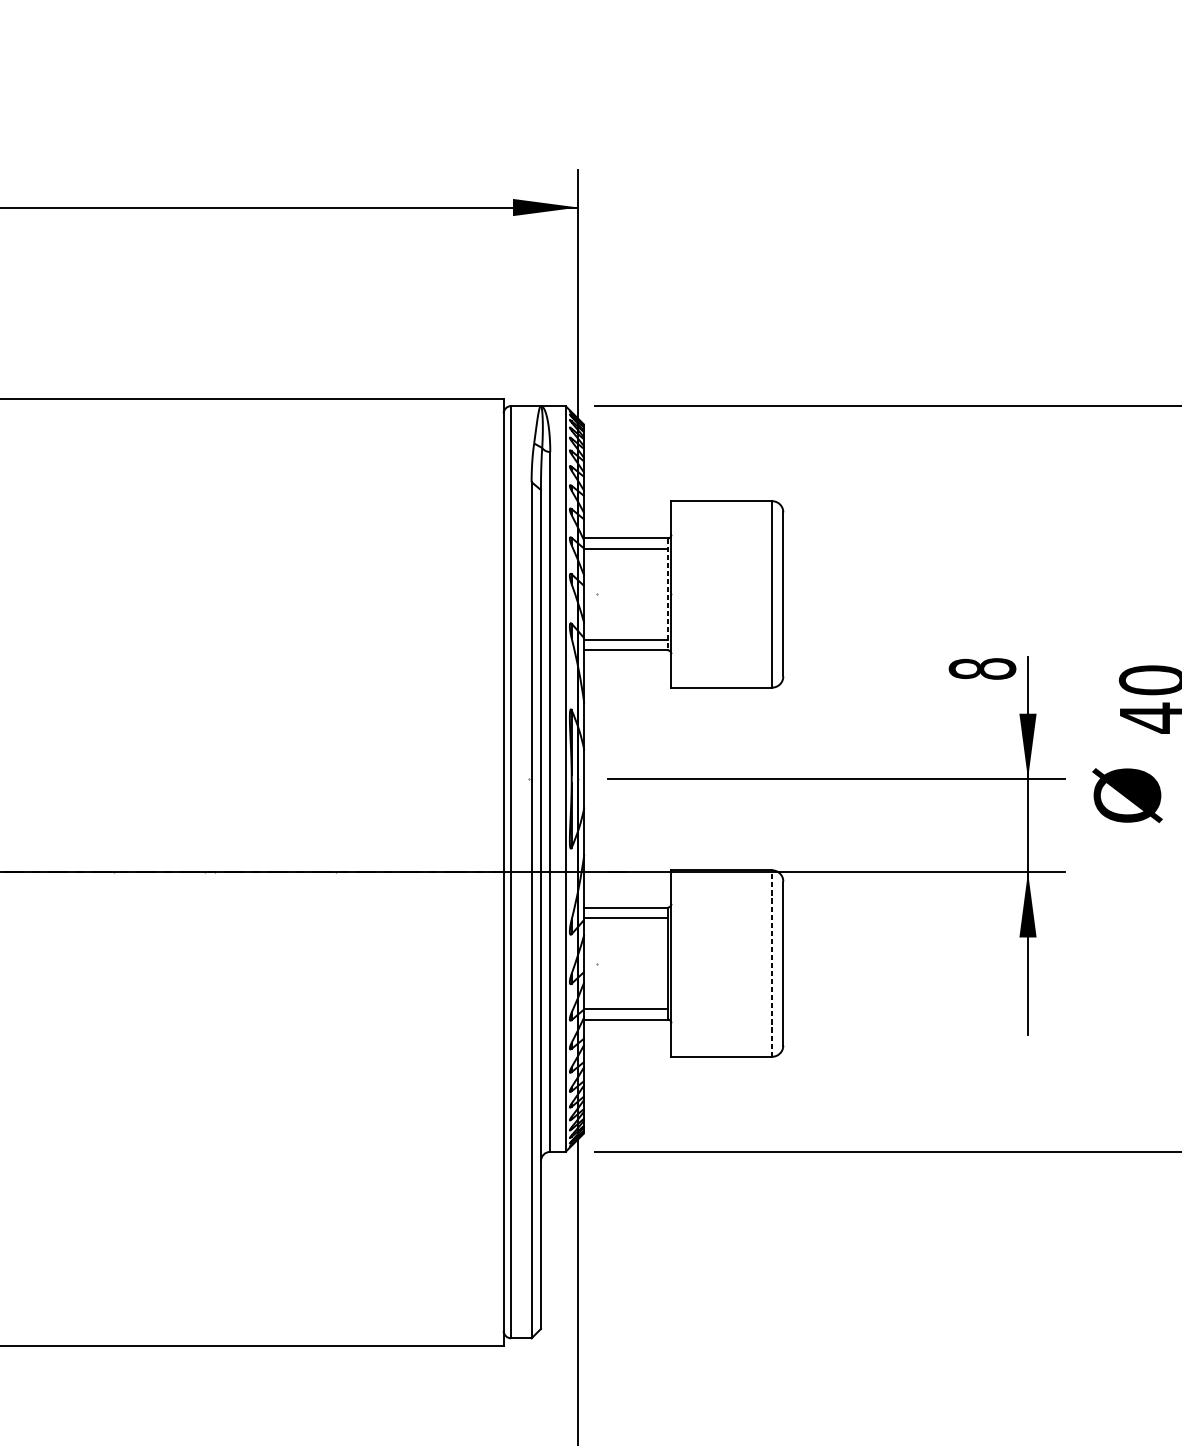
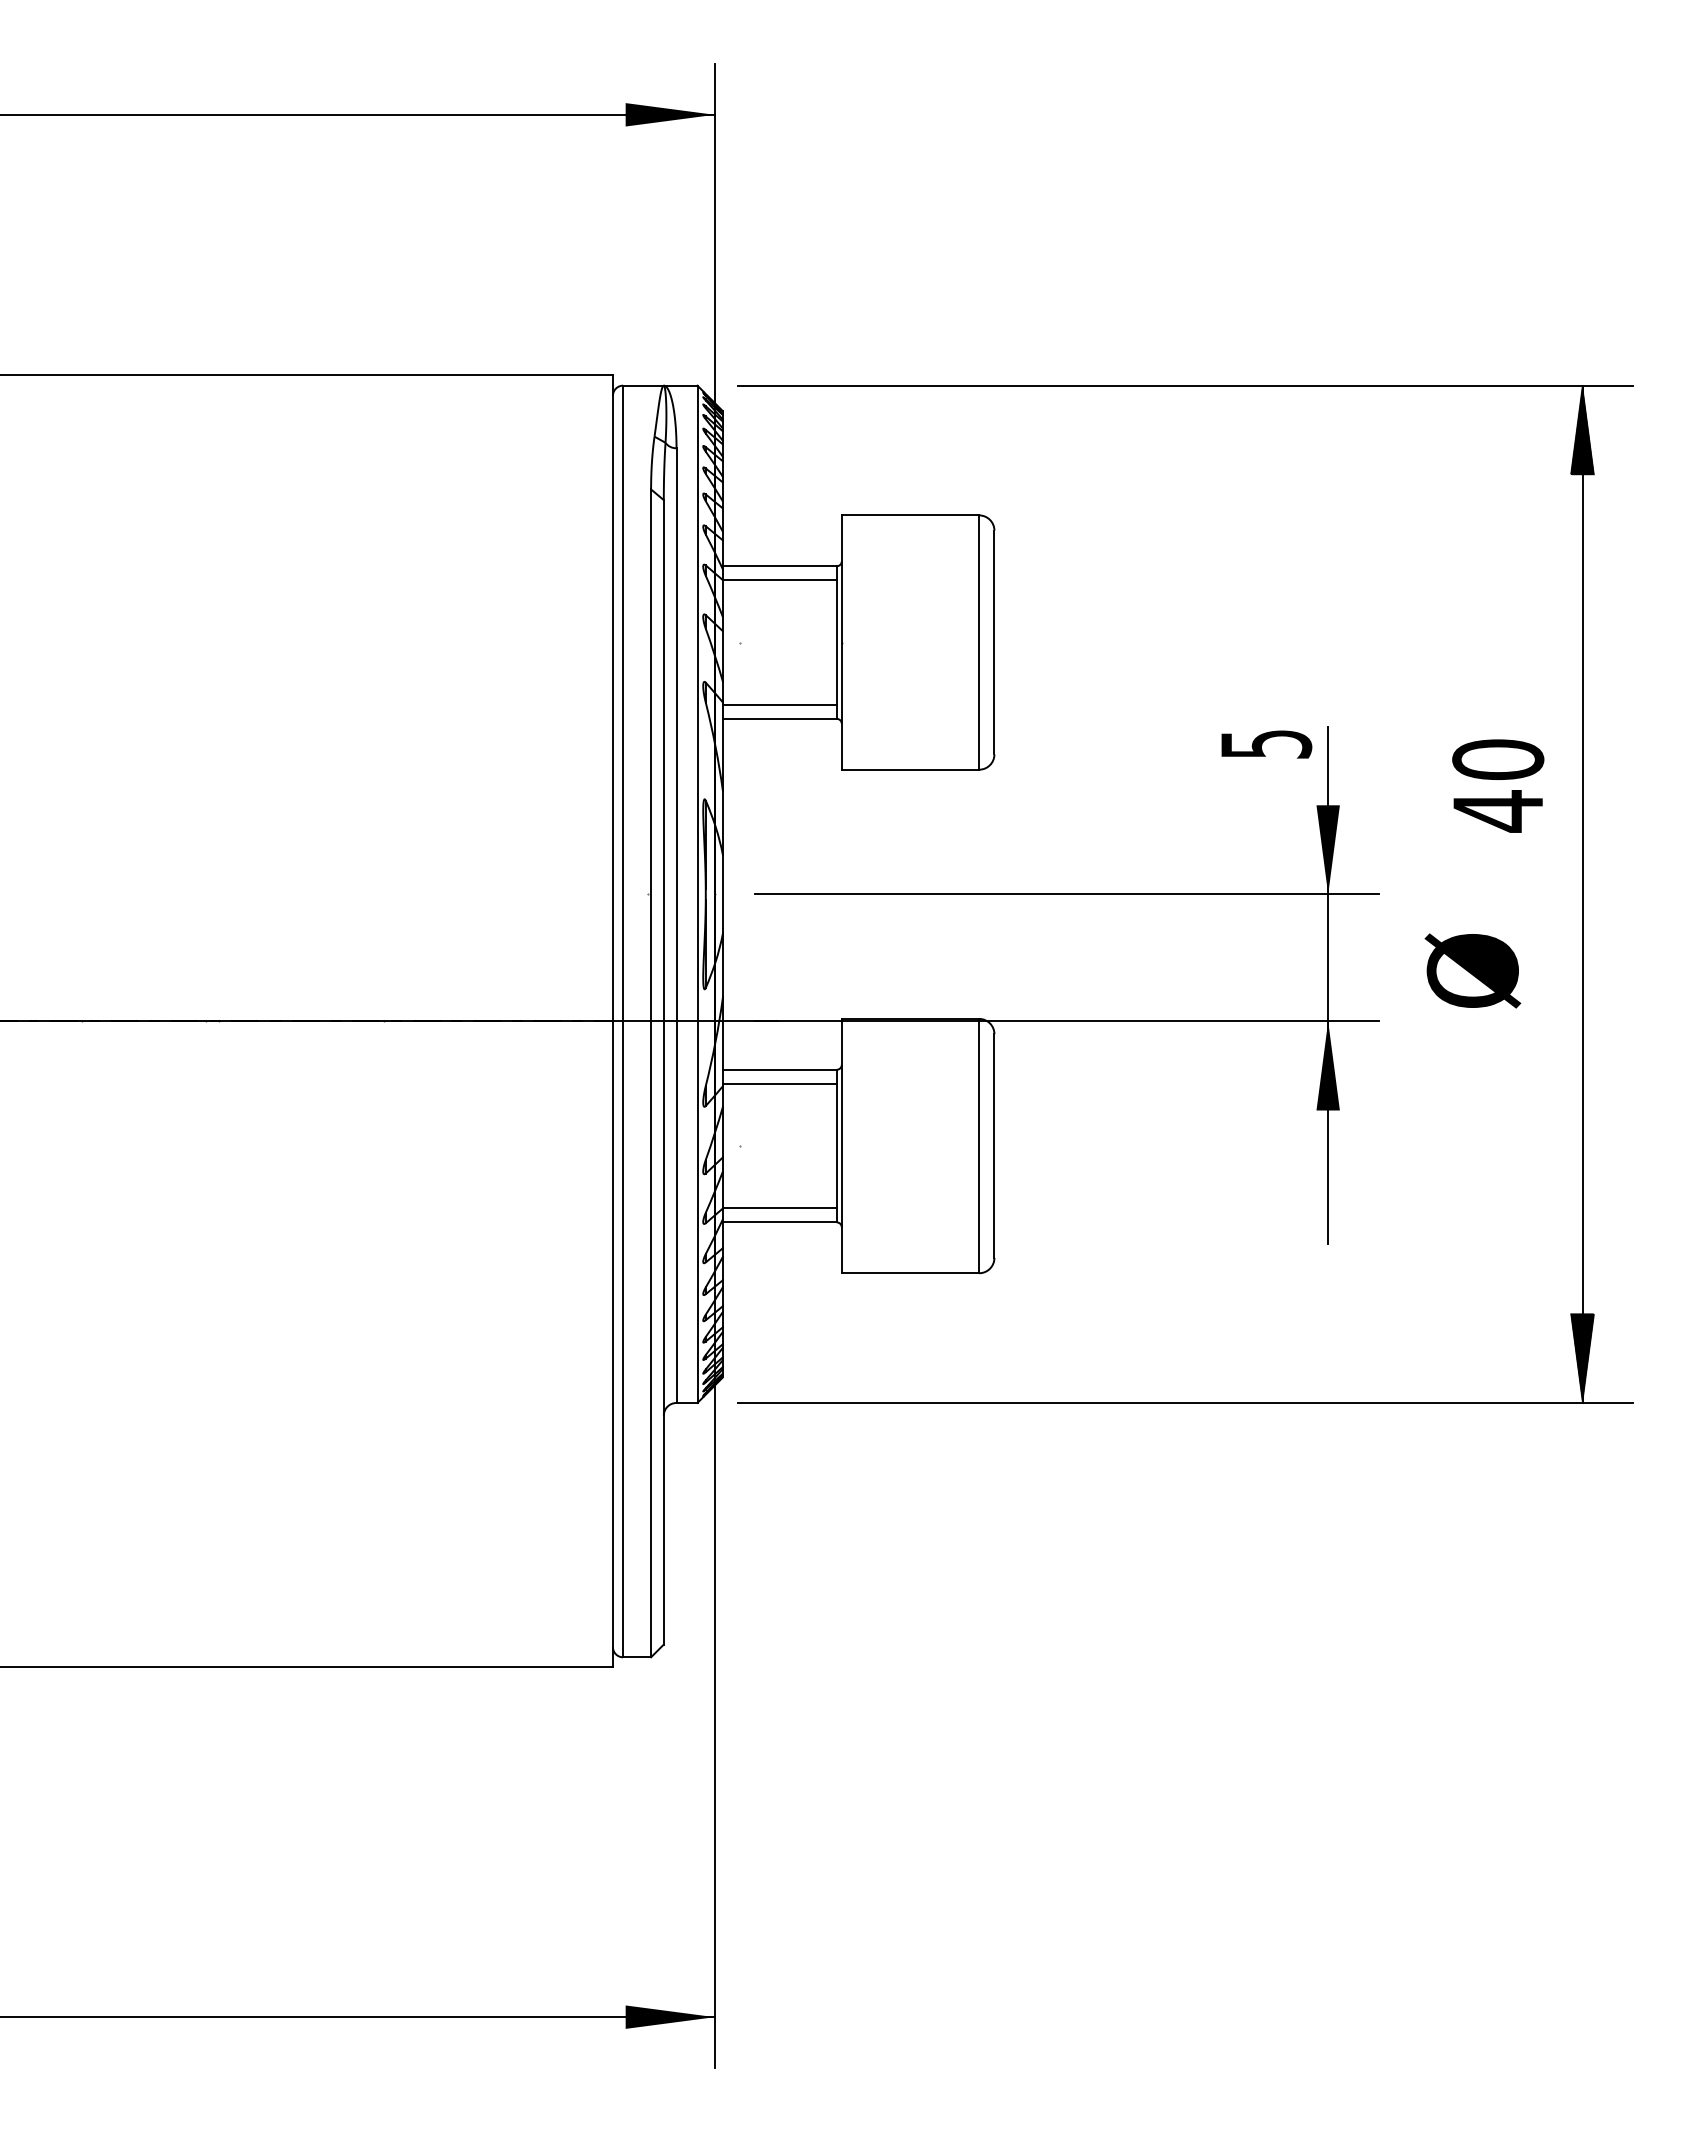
line: (667, 595) -> (836, 643), dashed -> solid
text: (982, 669) -> (1266, 744), 8 -> 5
text: (1127, 795) -> (1472, 970), moved
line: (772, 963) -> (979, 1145), dashed -> solid

